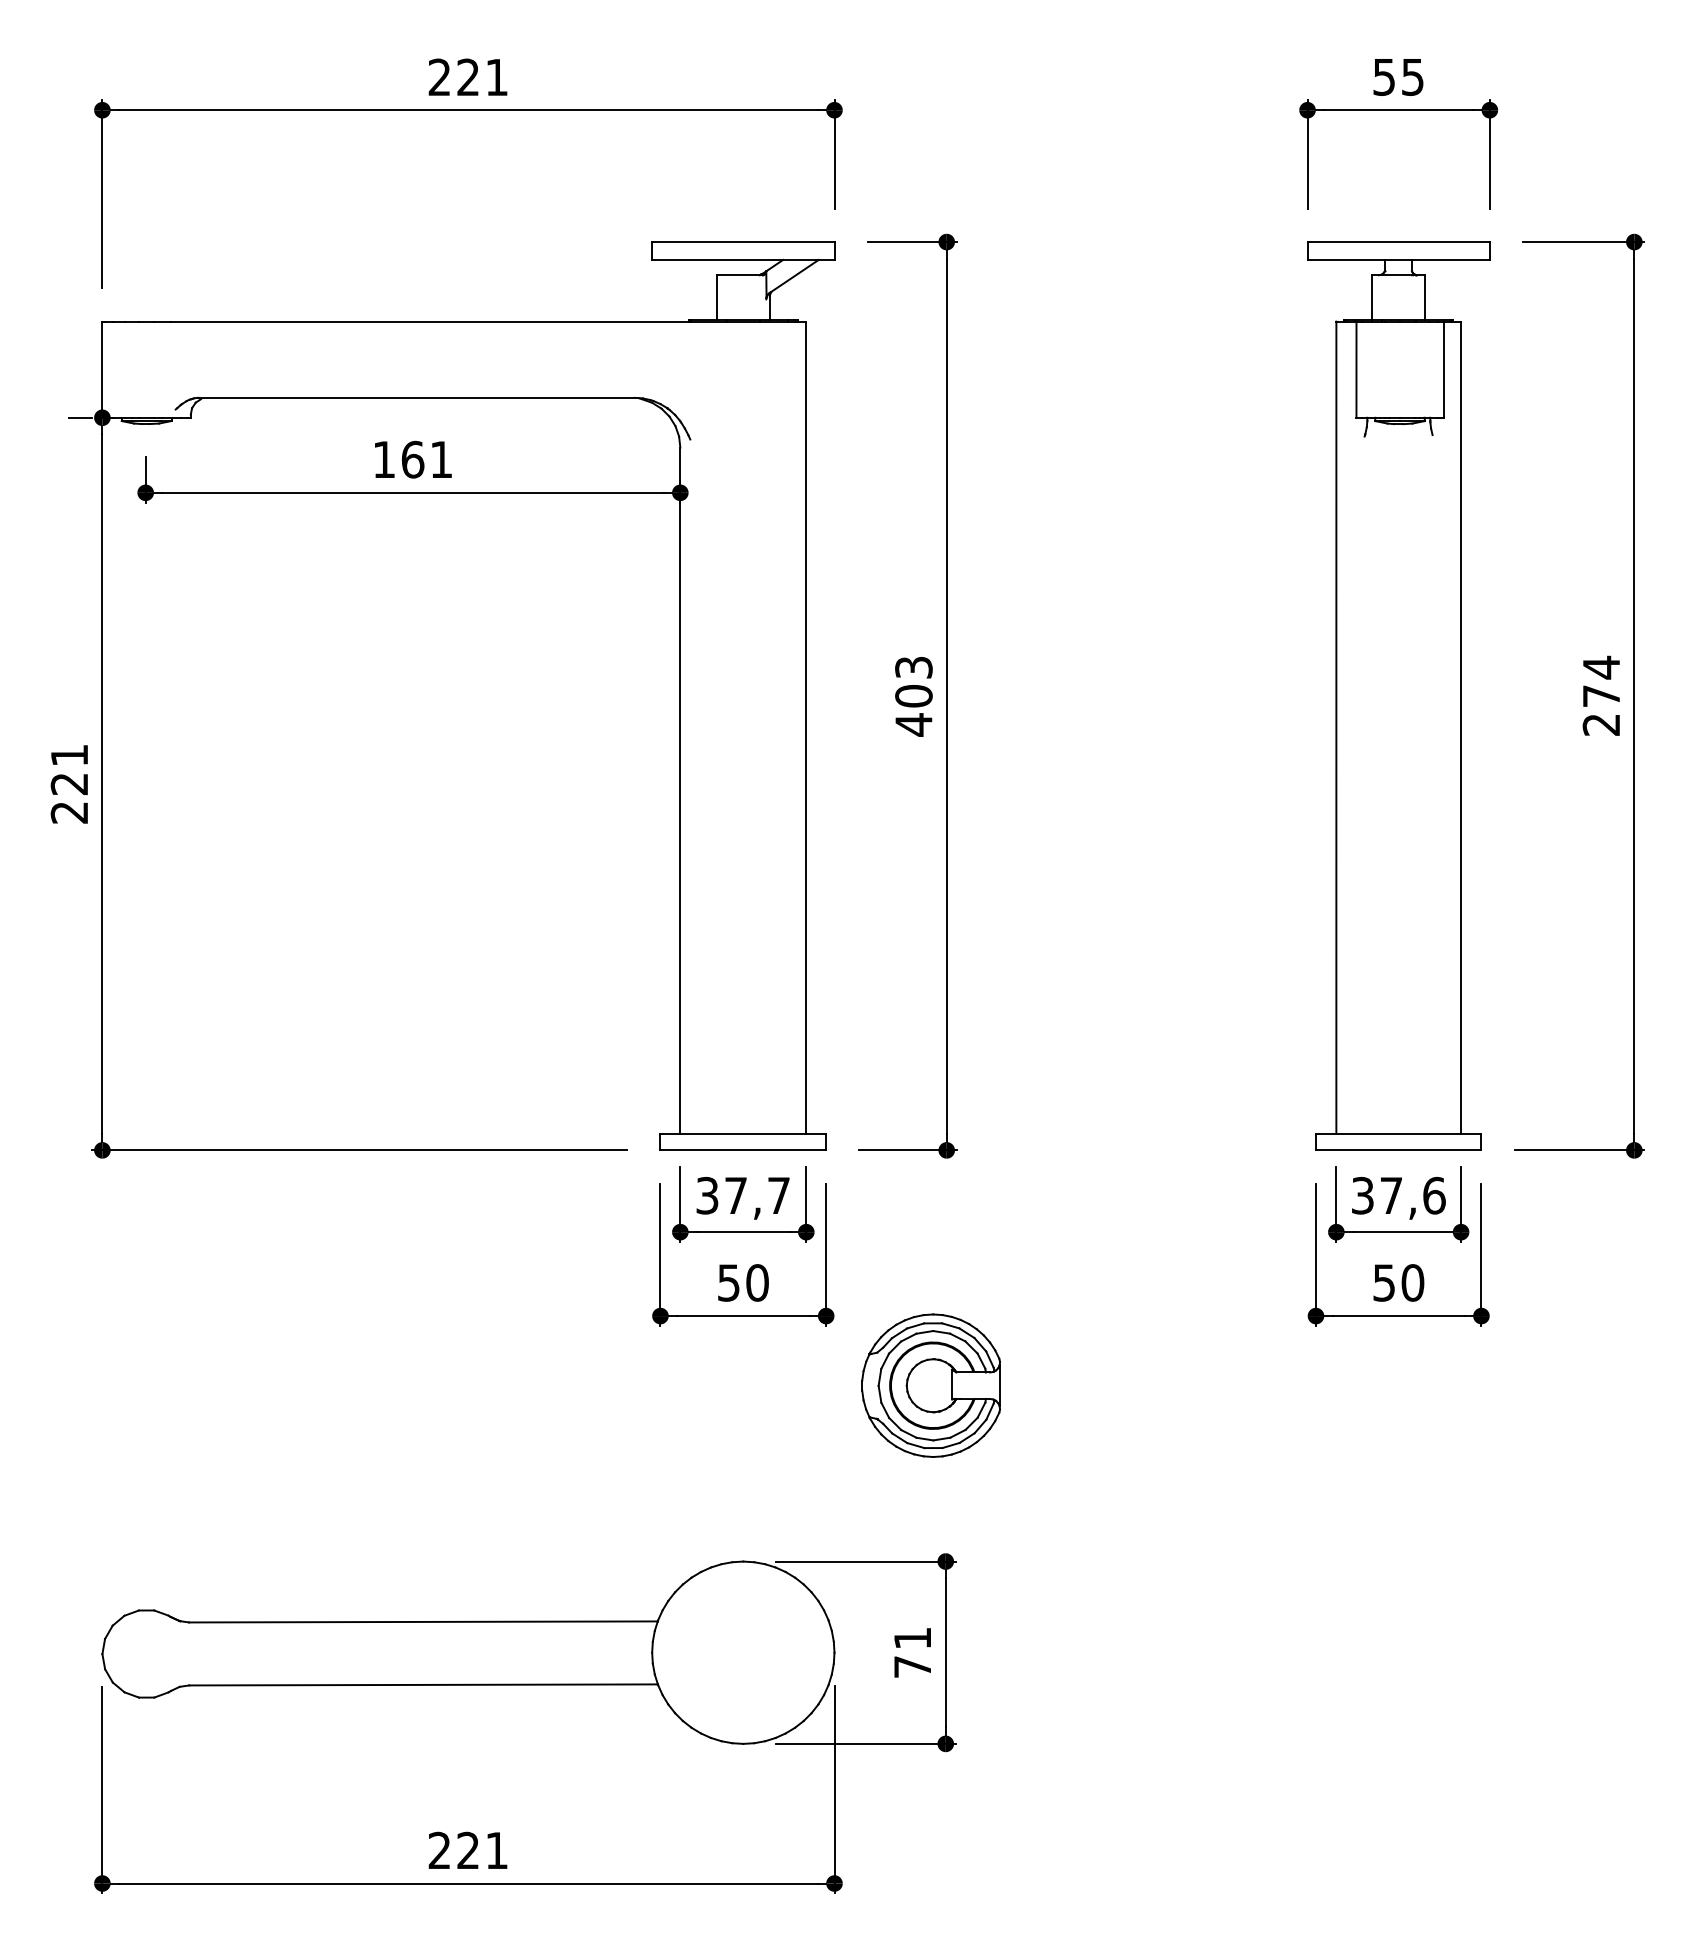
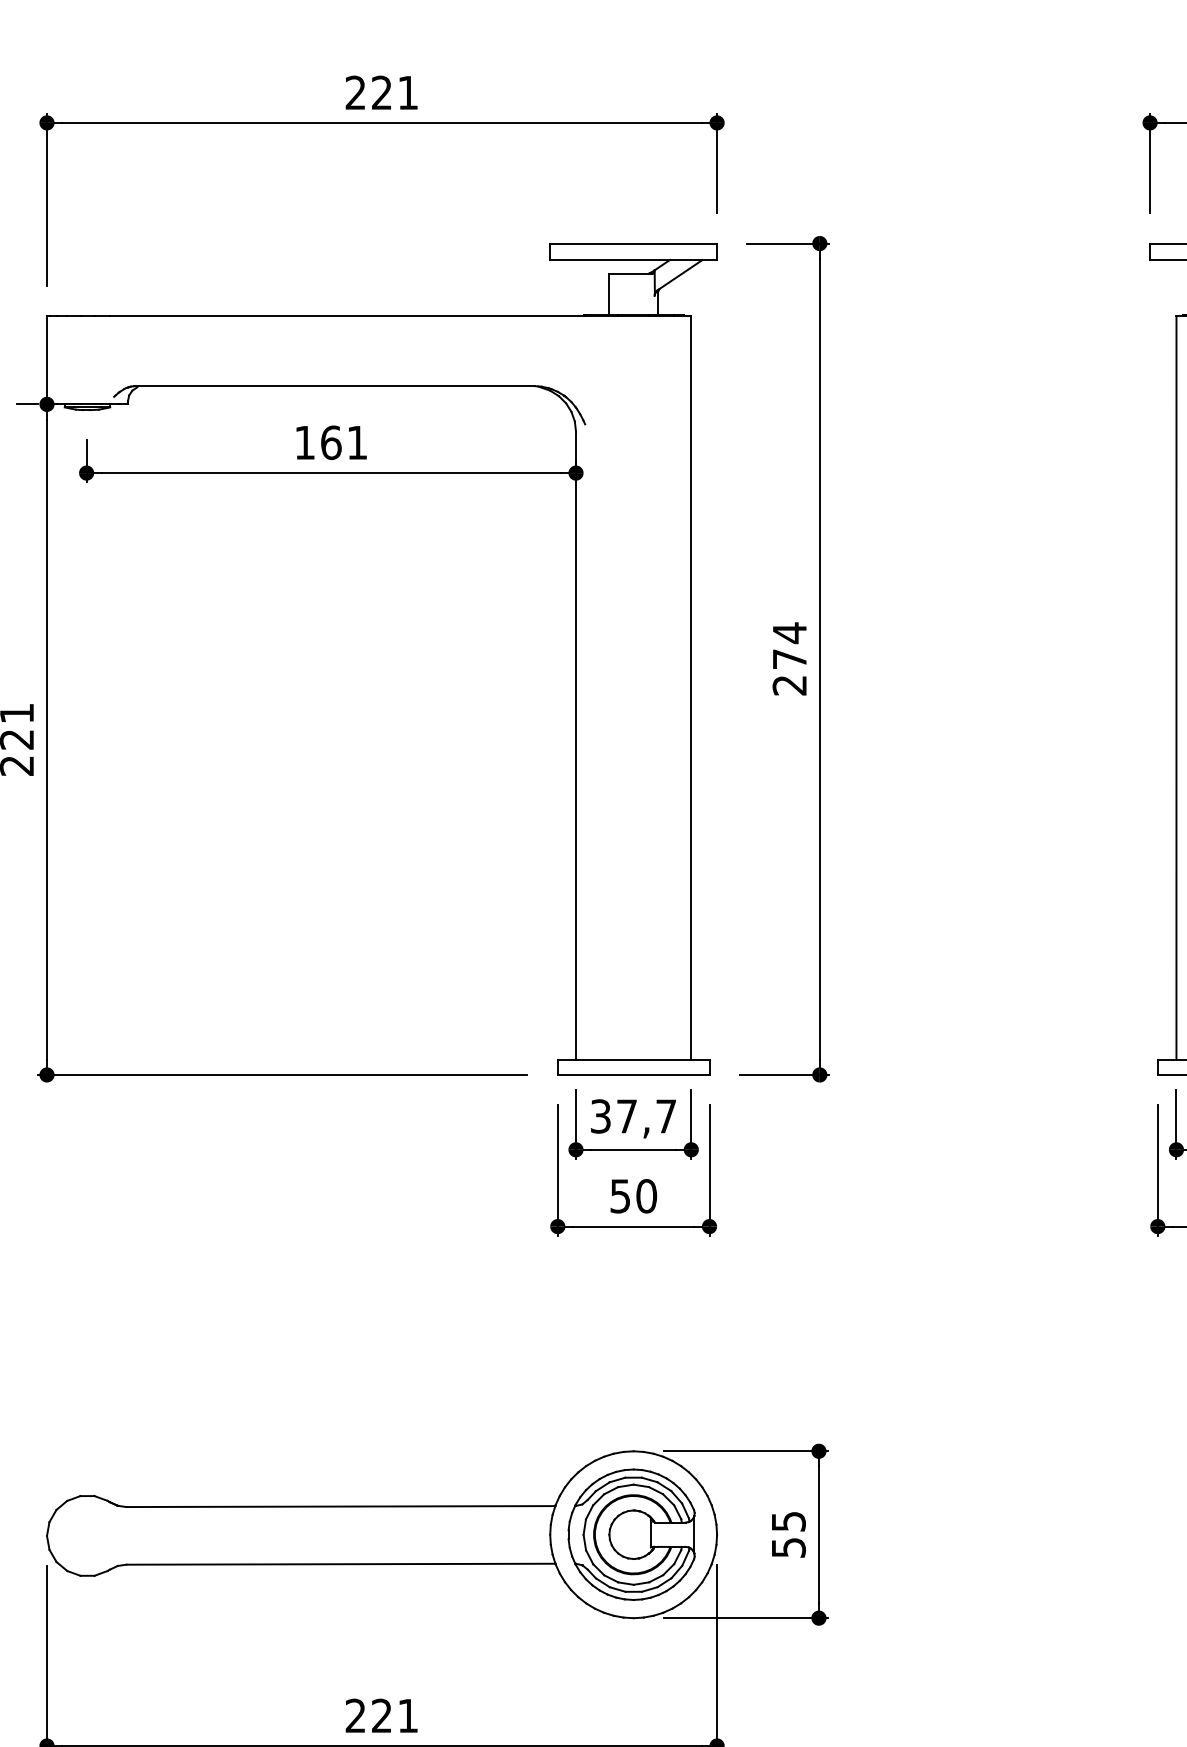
text: (913, 695) -> (789, 658), 403 -> 274
part: (930, 1385) -> (631, 1534), moved
text: (912, 1652) -> (788, 1534), 71 -> 55

